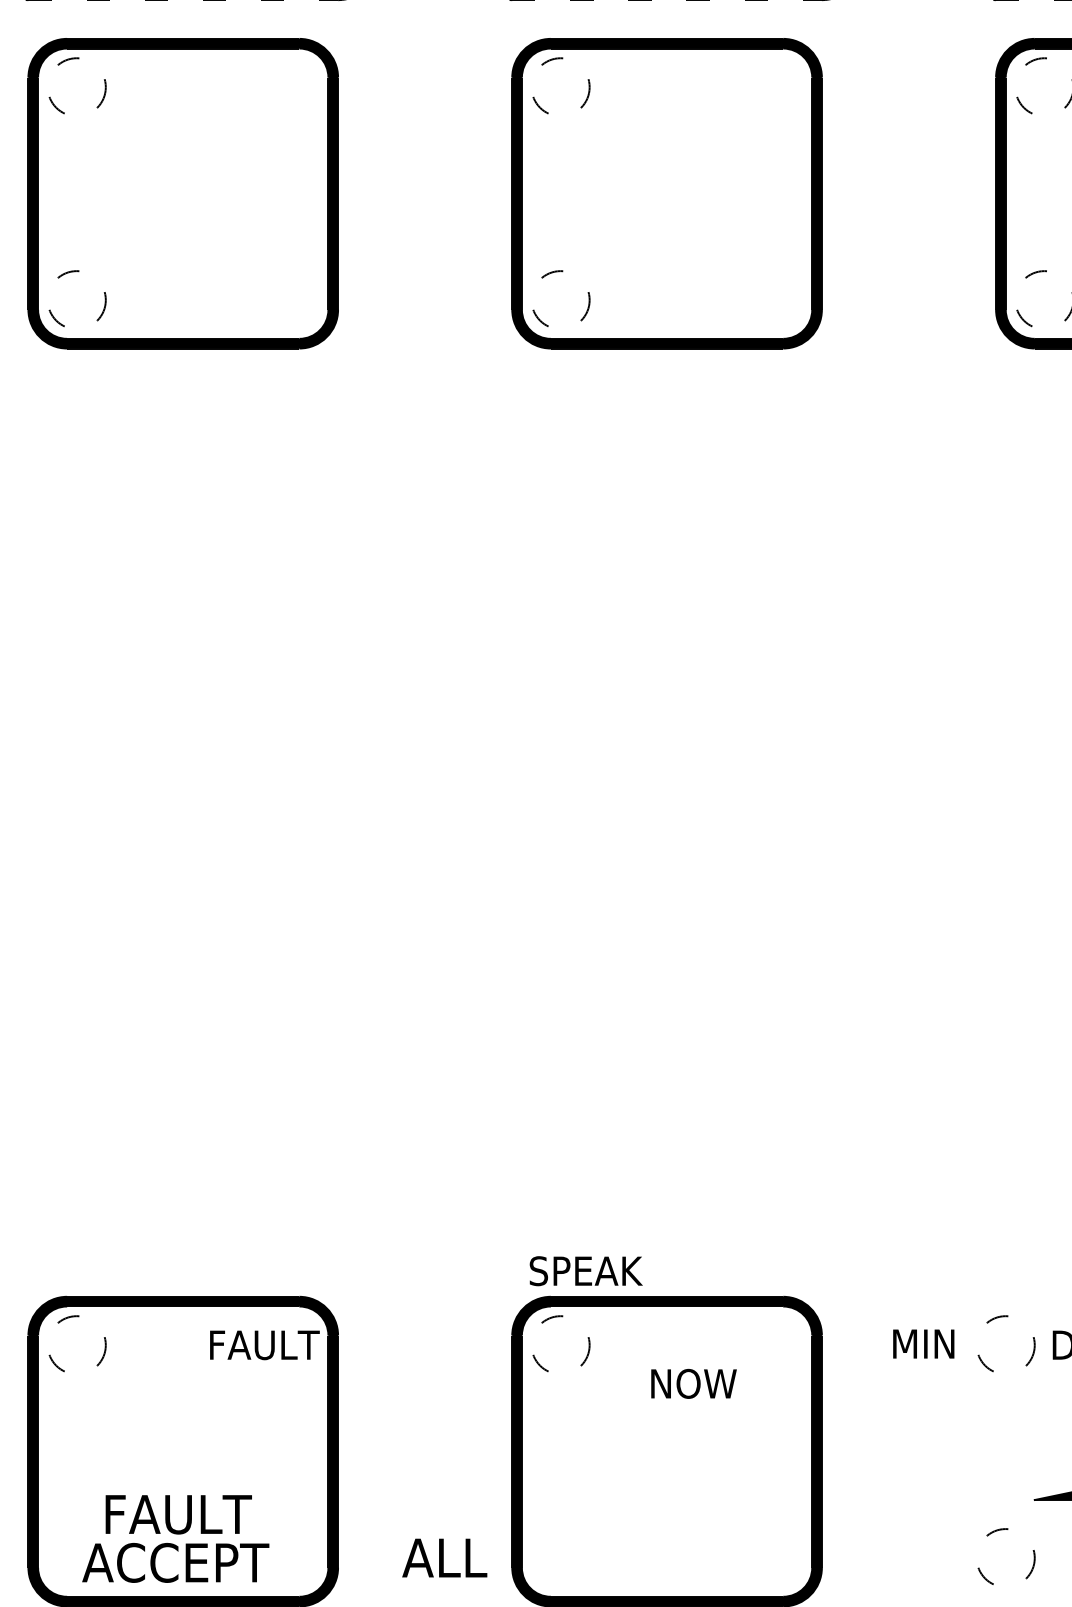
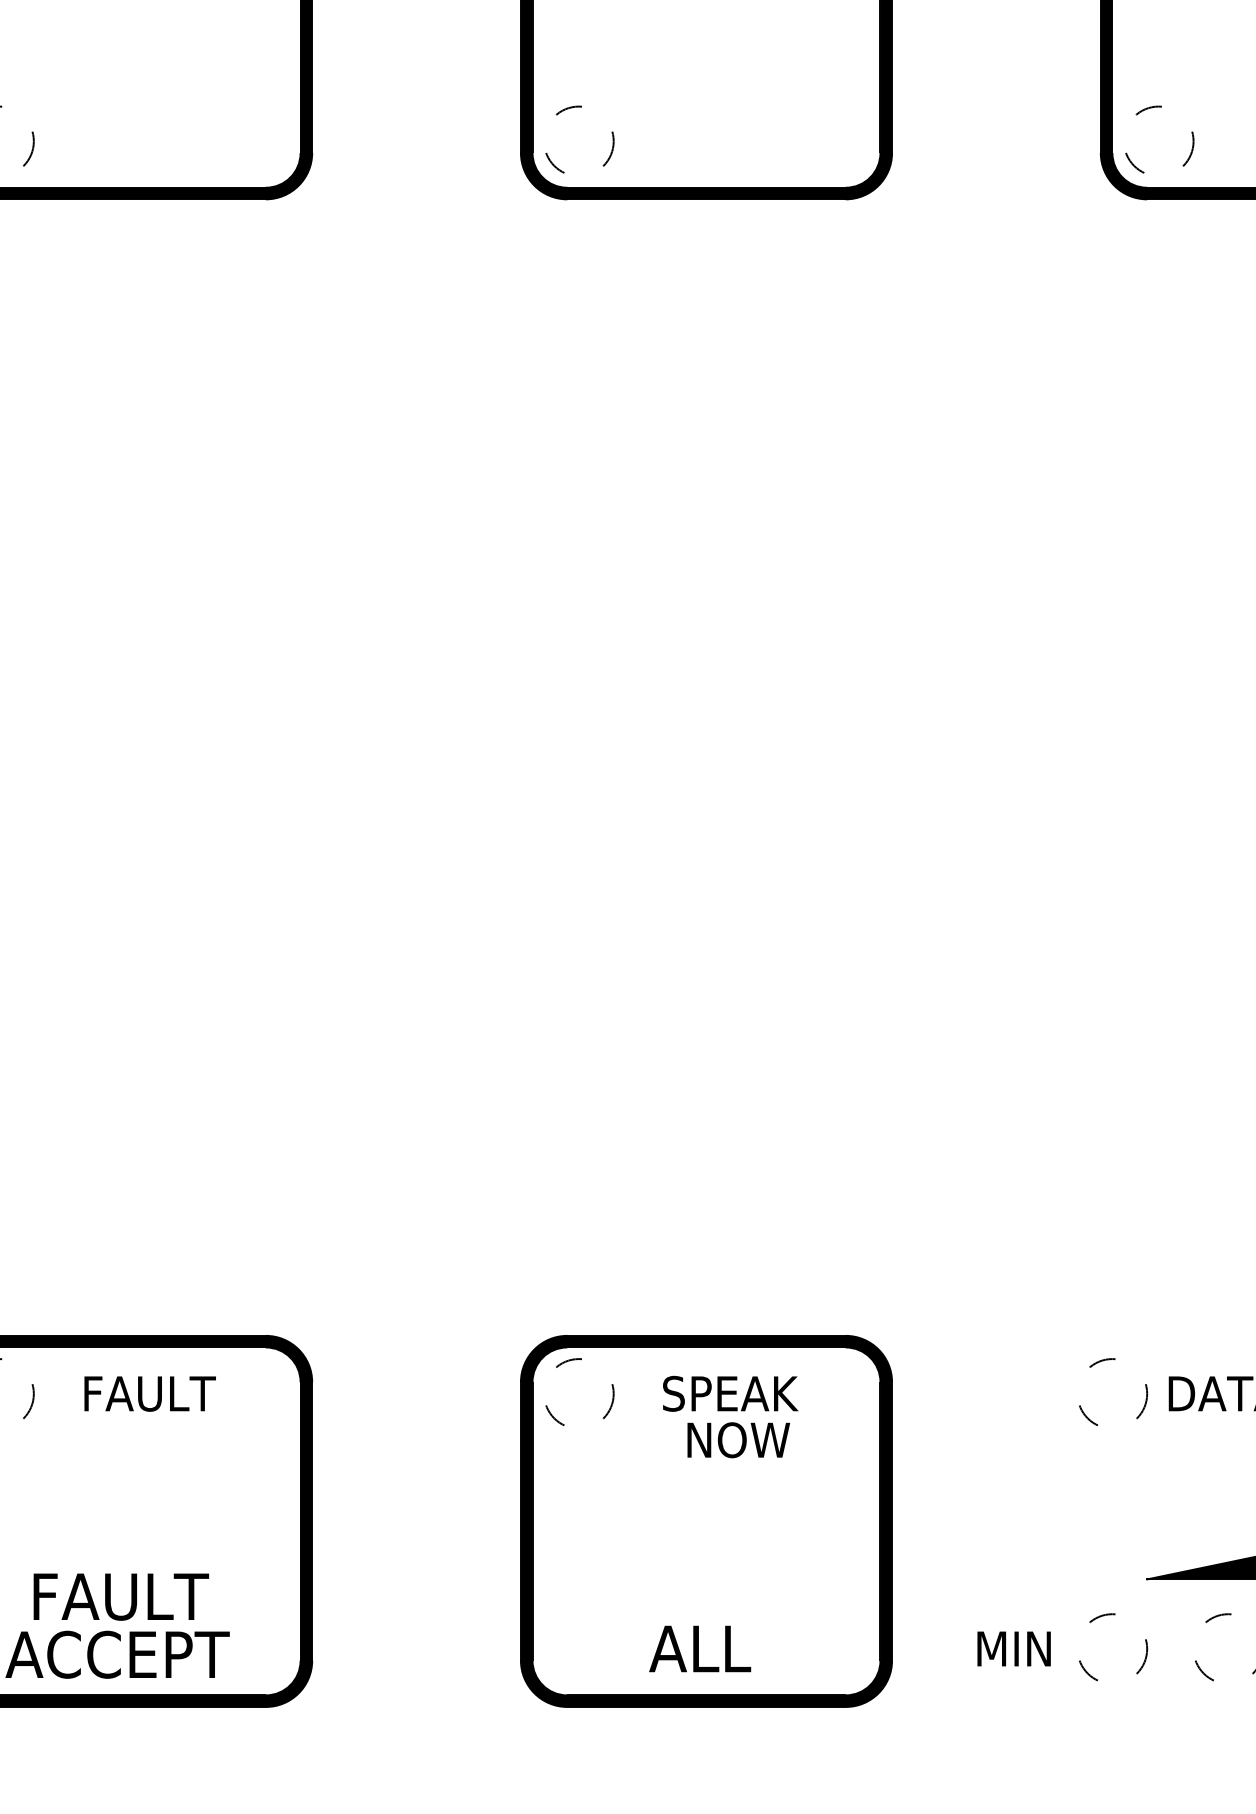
text: (585, 1271) -> (729, 1394), moved
text: (923, 1343) -> (1013, 1648), moved
text: (264, 1345) -> (149, 1394), moved
text: (444, 1557) -> (699, 1648), moved

